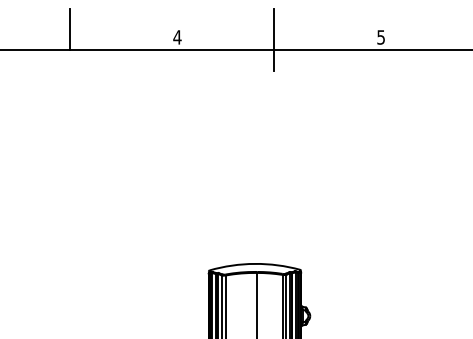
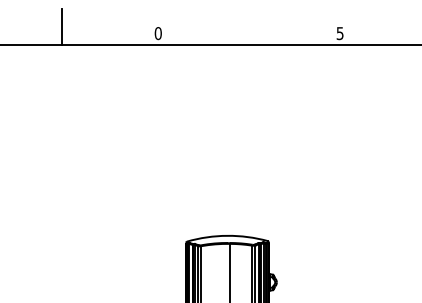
text: (177, 37) -> (158, 33), 4 -> 0
line: (274, 39) -> (244, 35), removed

